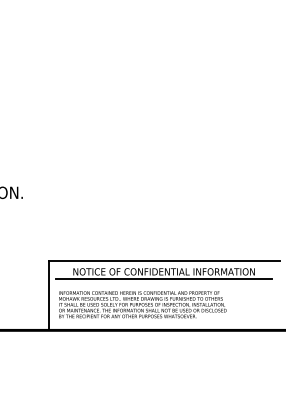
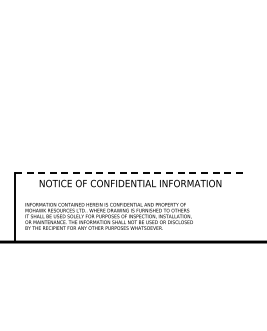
line: (164, 261) -> (130, 173), solid -> dashed
line: (163, 279) -> (129, 191), removed

